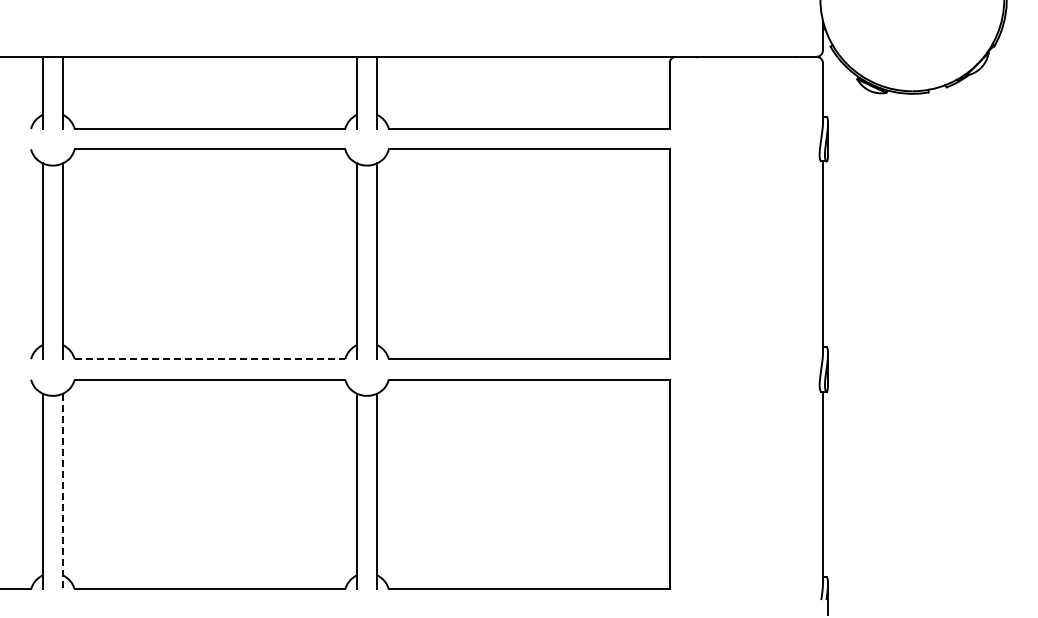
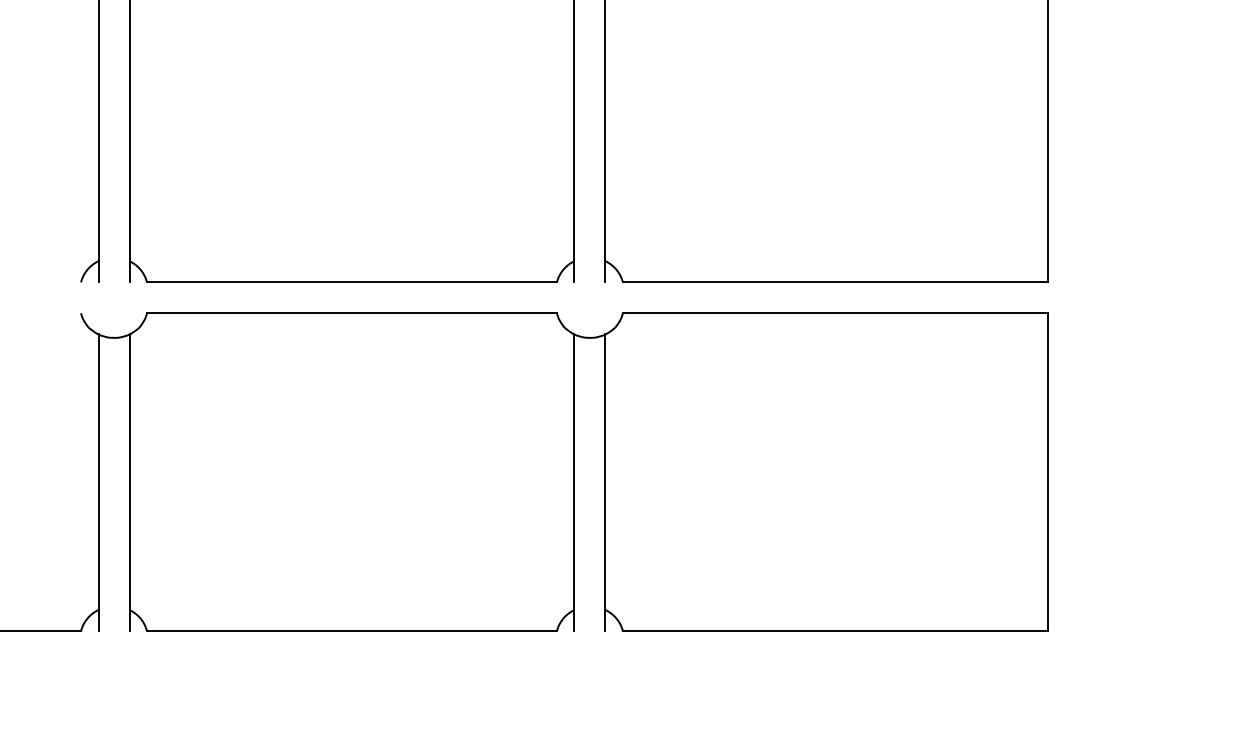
line: (210, 359) -> (352, 282), dashed -> solid
line: (63, 491) -> (130, 482), dashed -> solid

